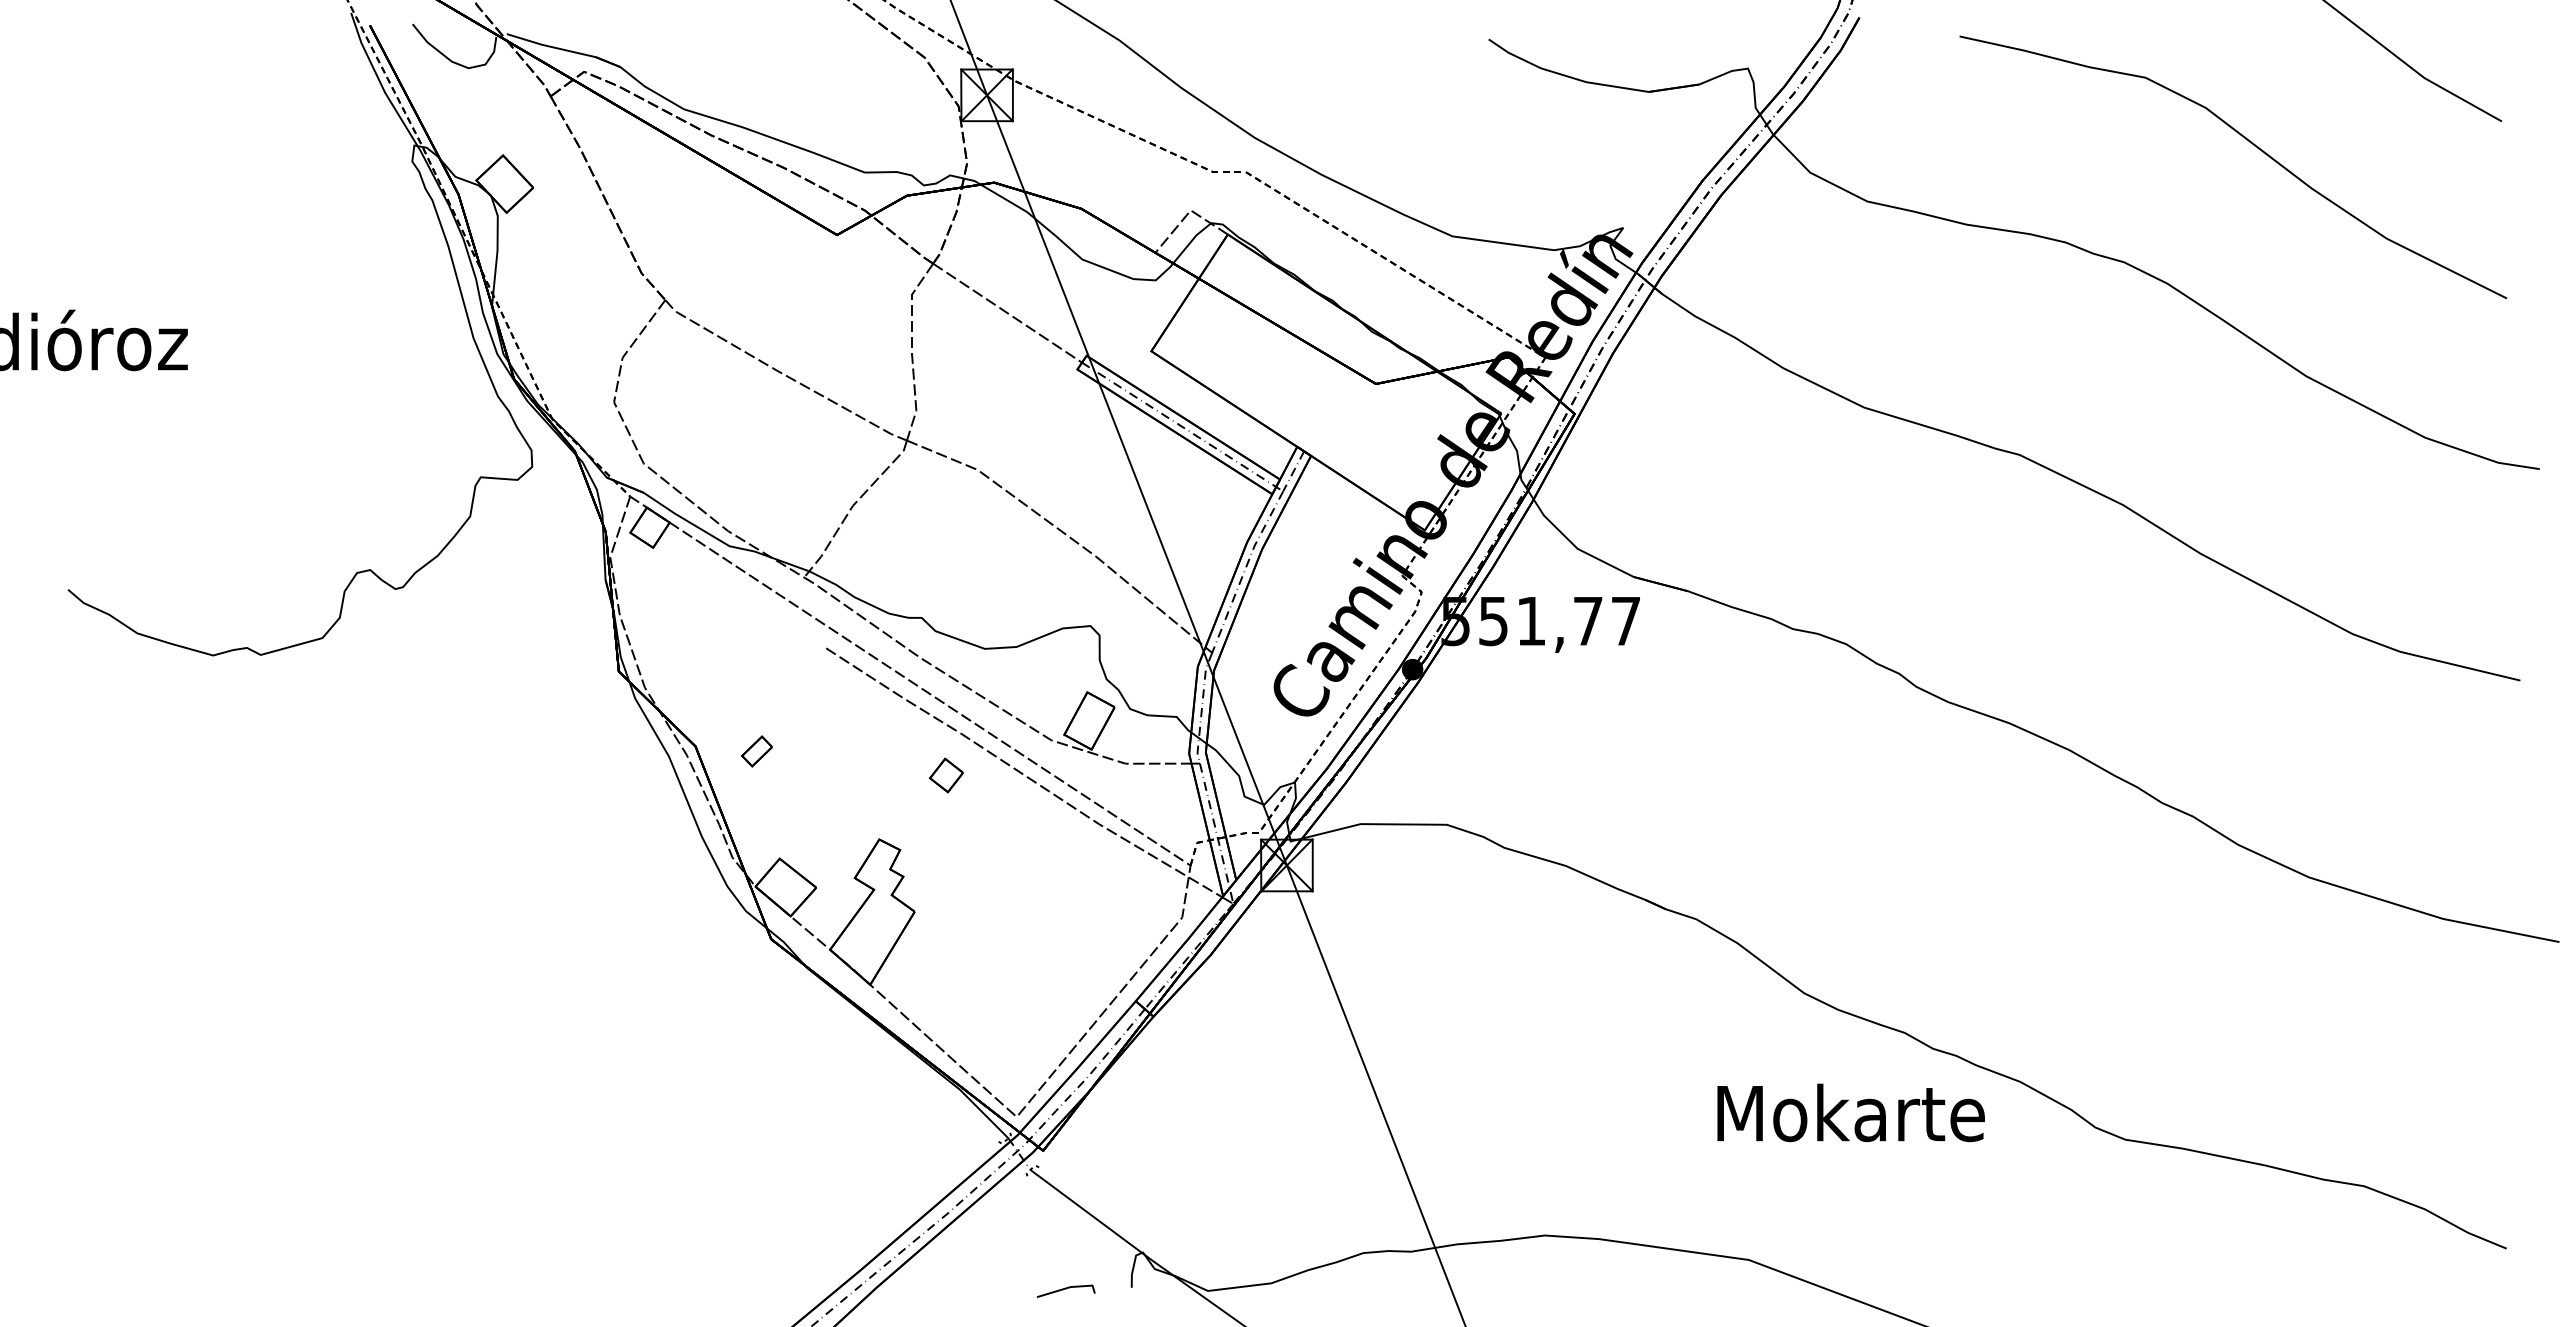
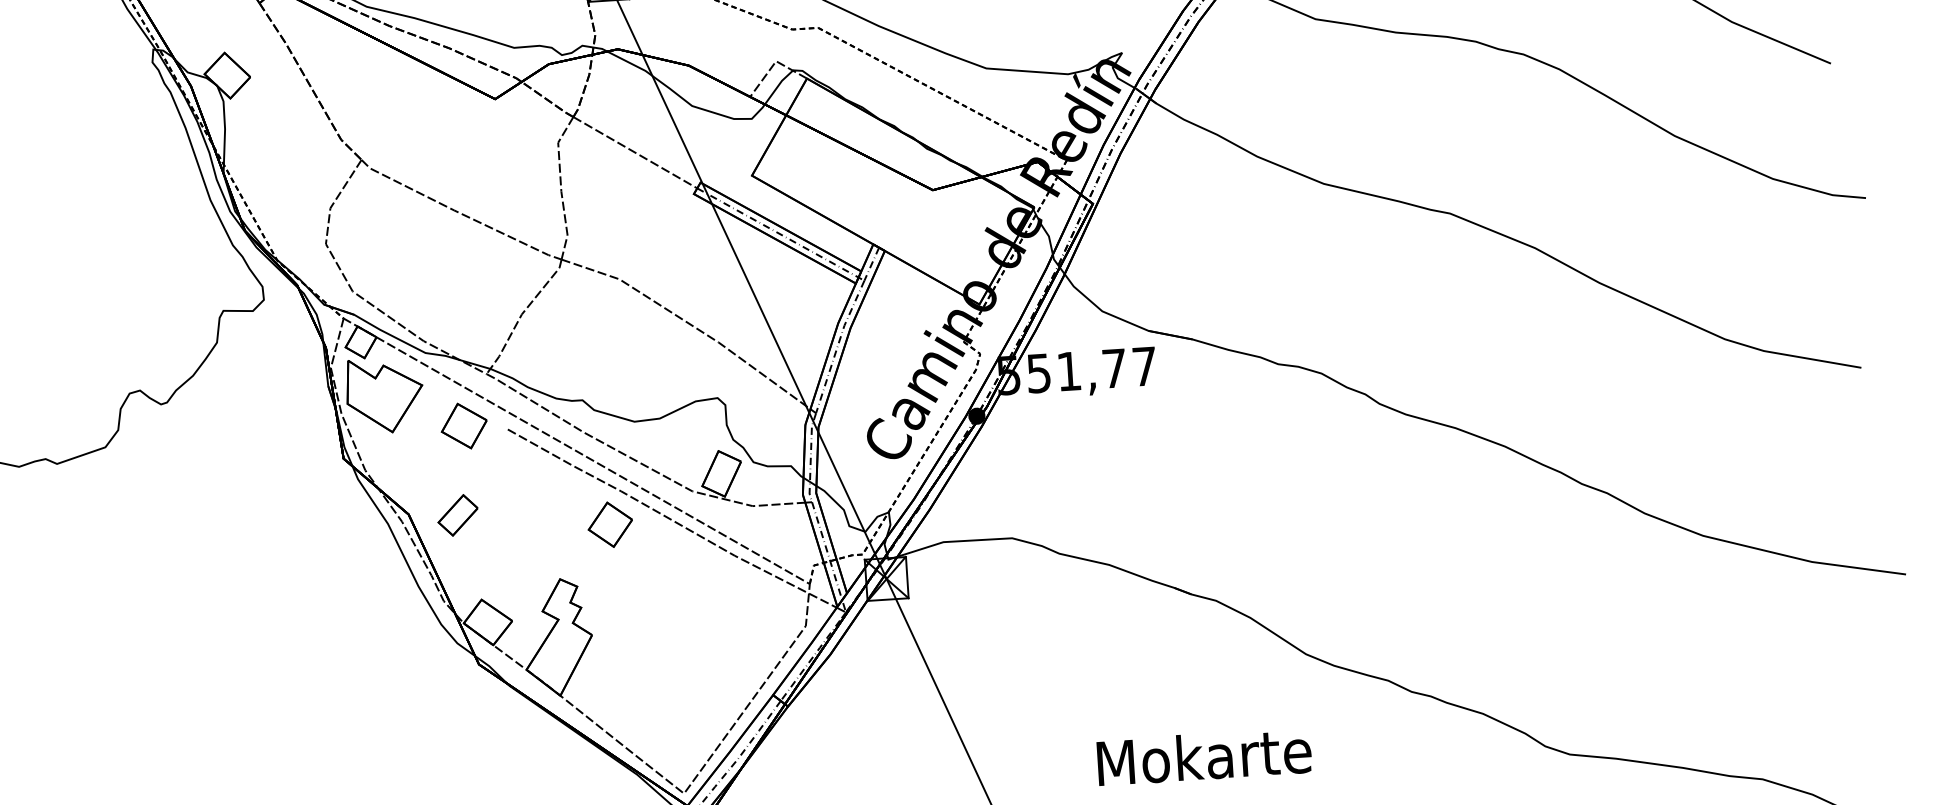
part: (675, 595) -> (384, 395), added
part: (771, 640) -> (463, 426), added
part: (756, 751) -> (457, 515), size x1.67
part: (946, 775) -> (610, 524), size x1.67
text: (1850, 1112) -> (1203, 756), moved

